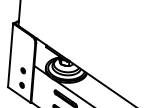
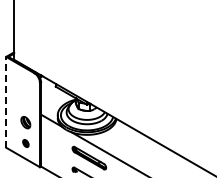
line: (10, 54) -> (6, 101), solid -> dashed
part: (22, 70) -> (25, 122), size x1.6

